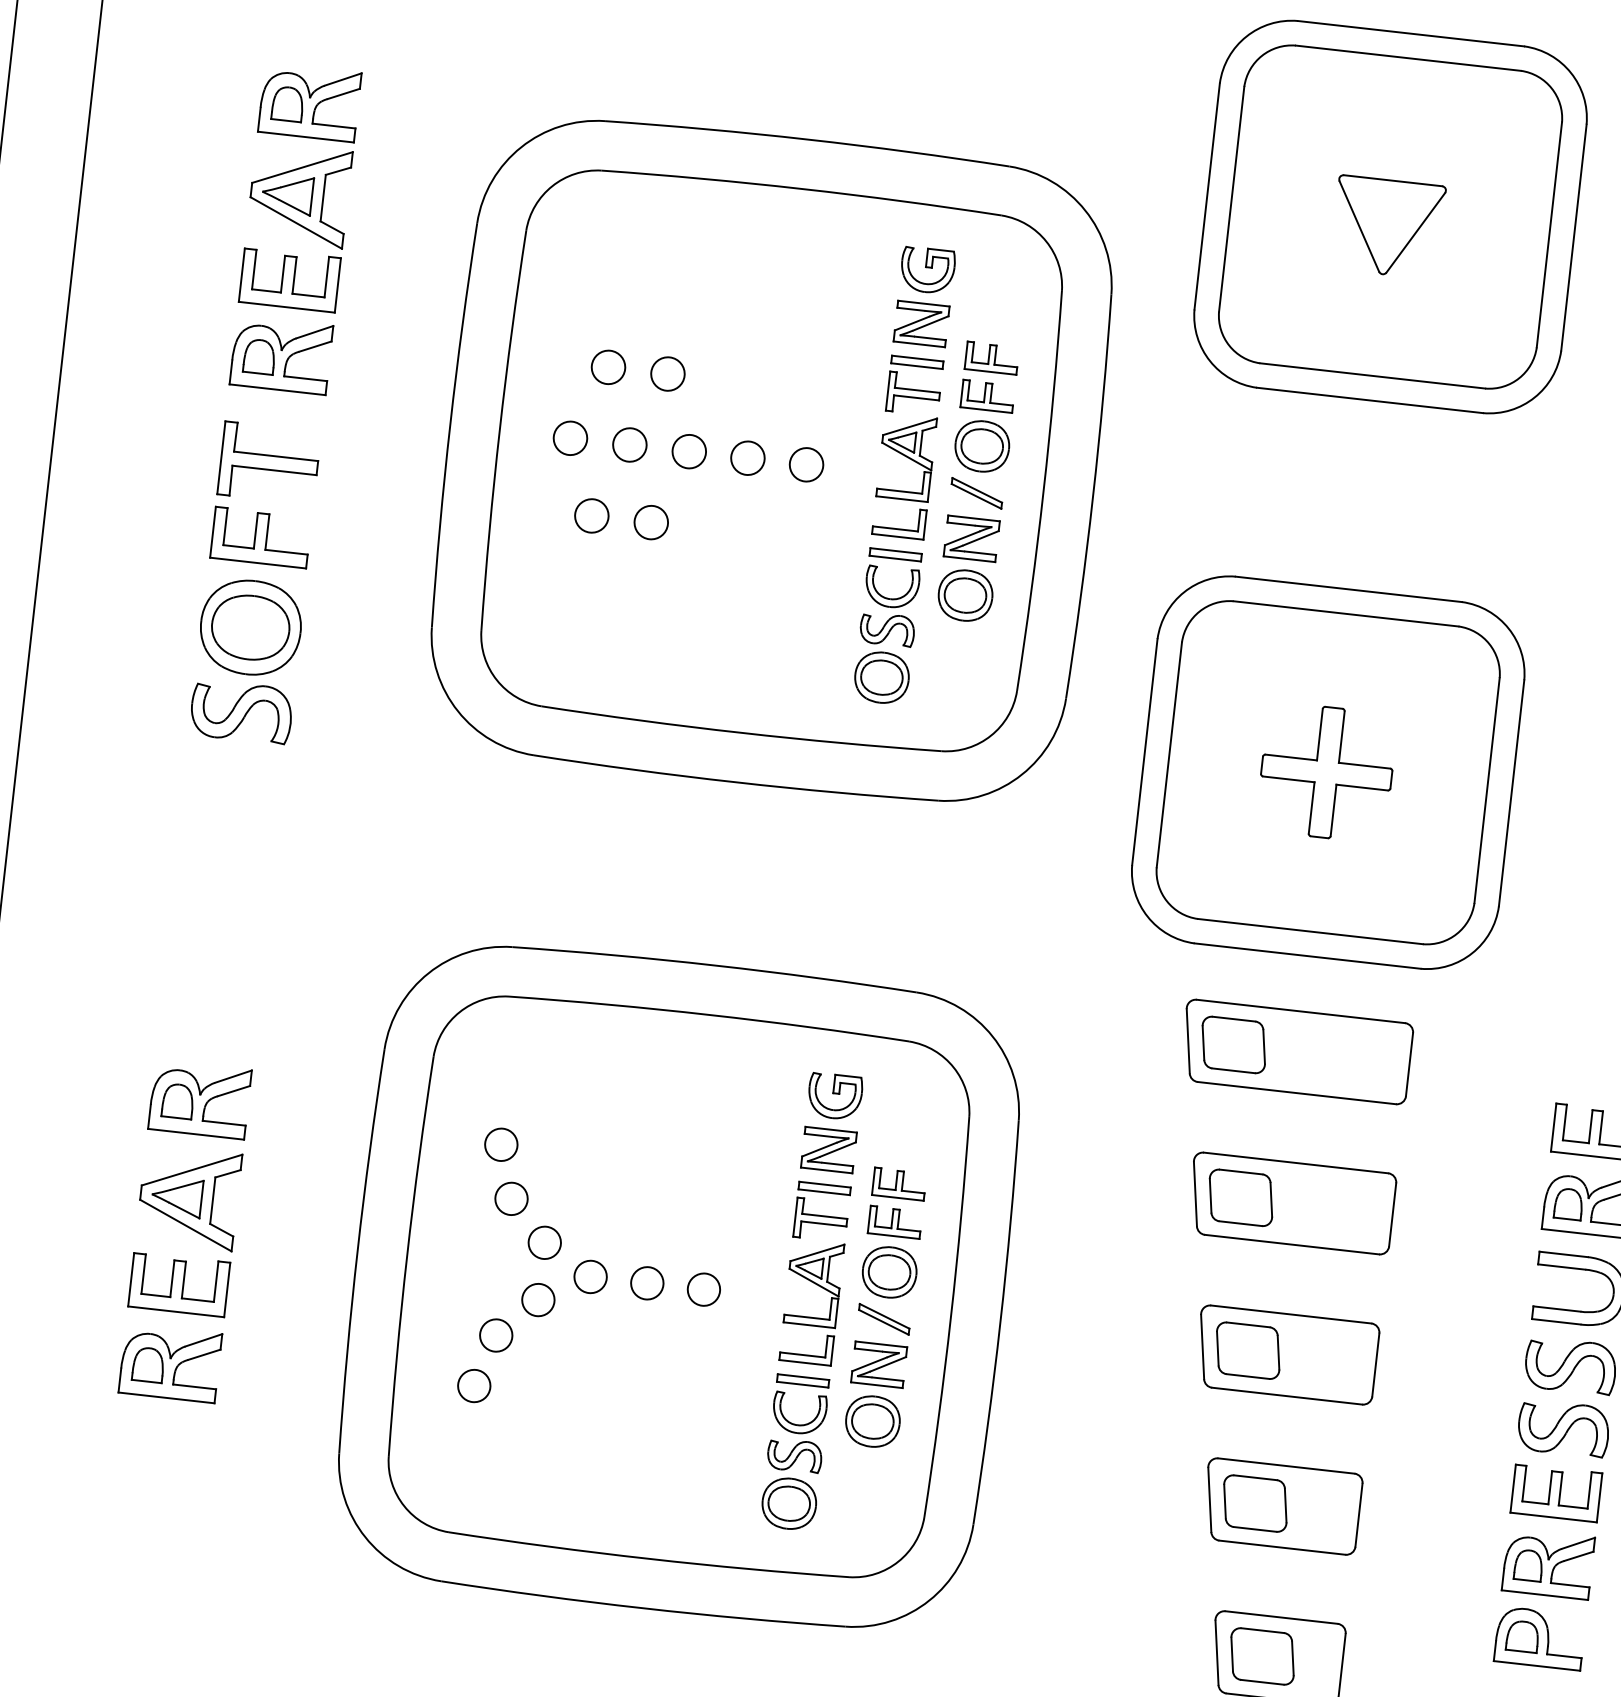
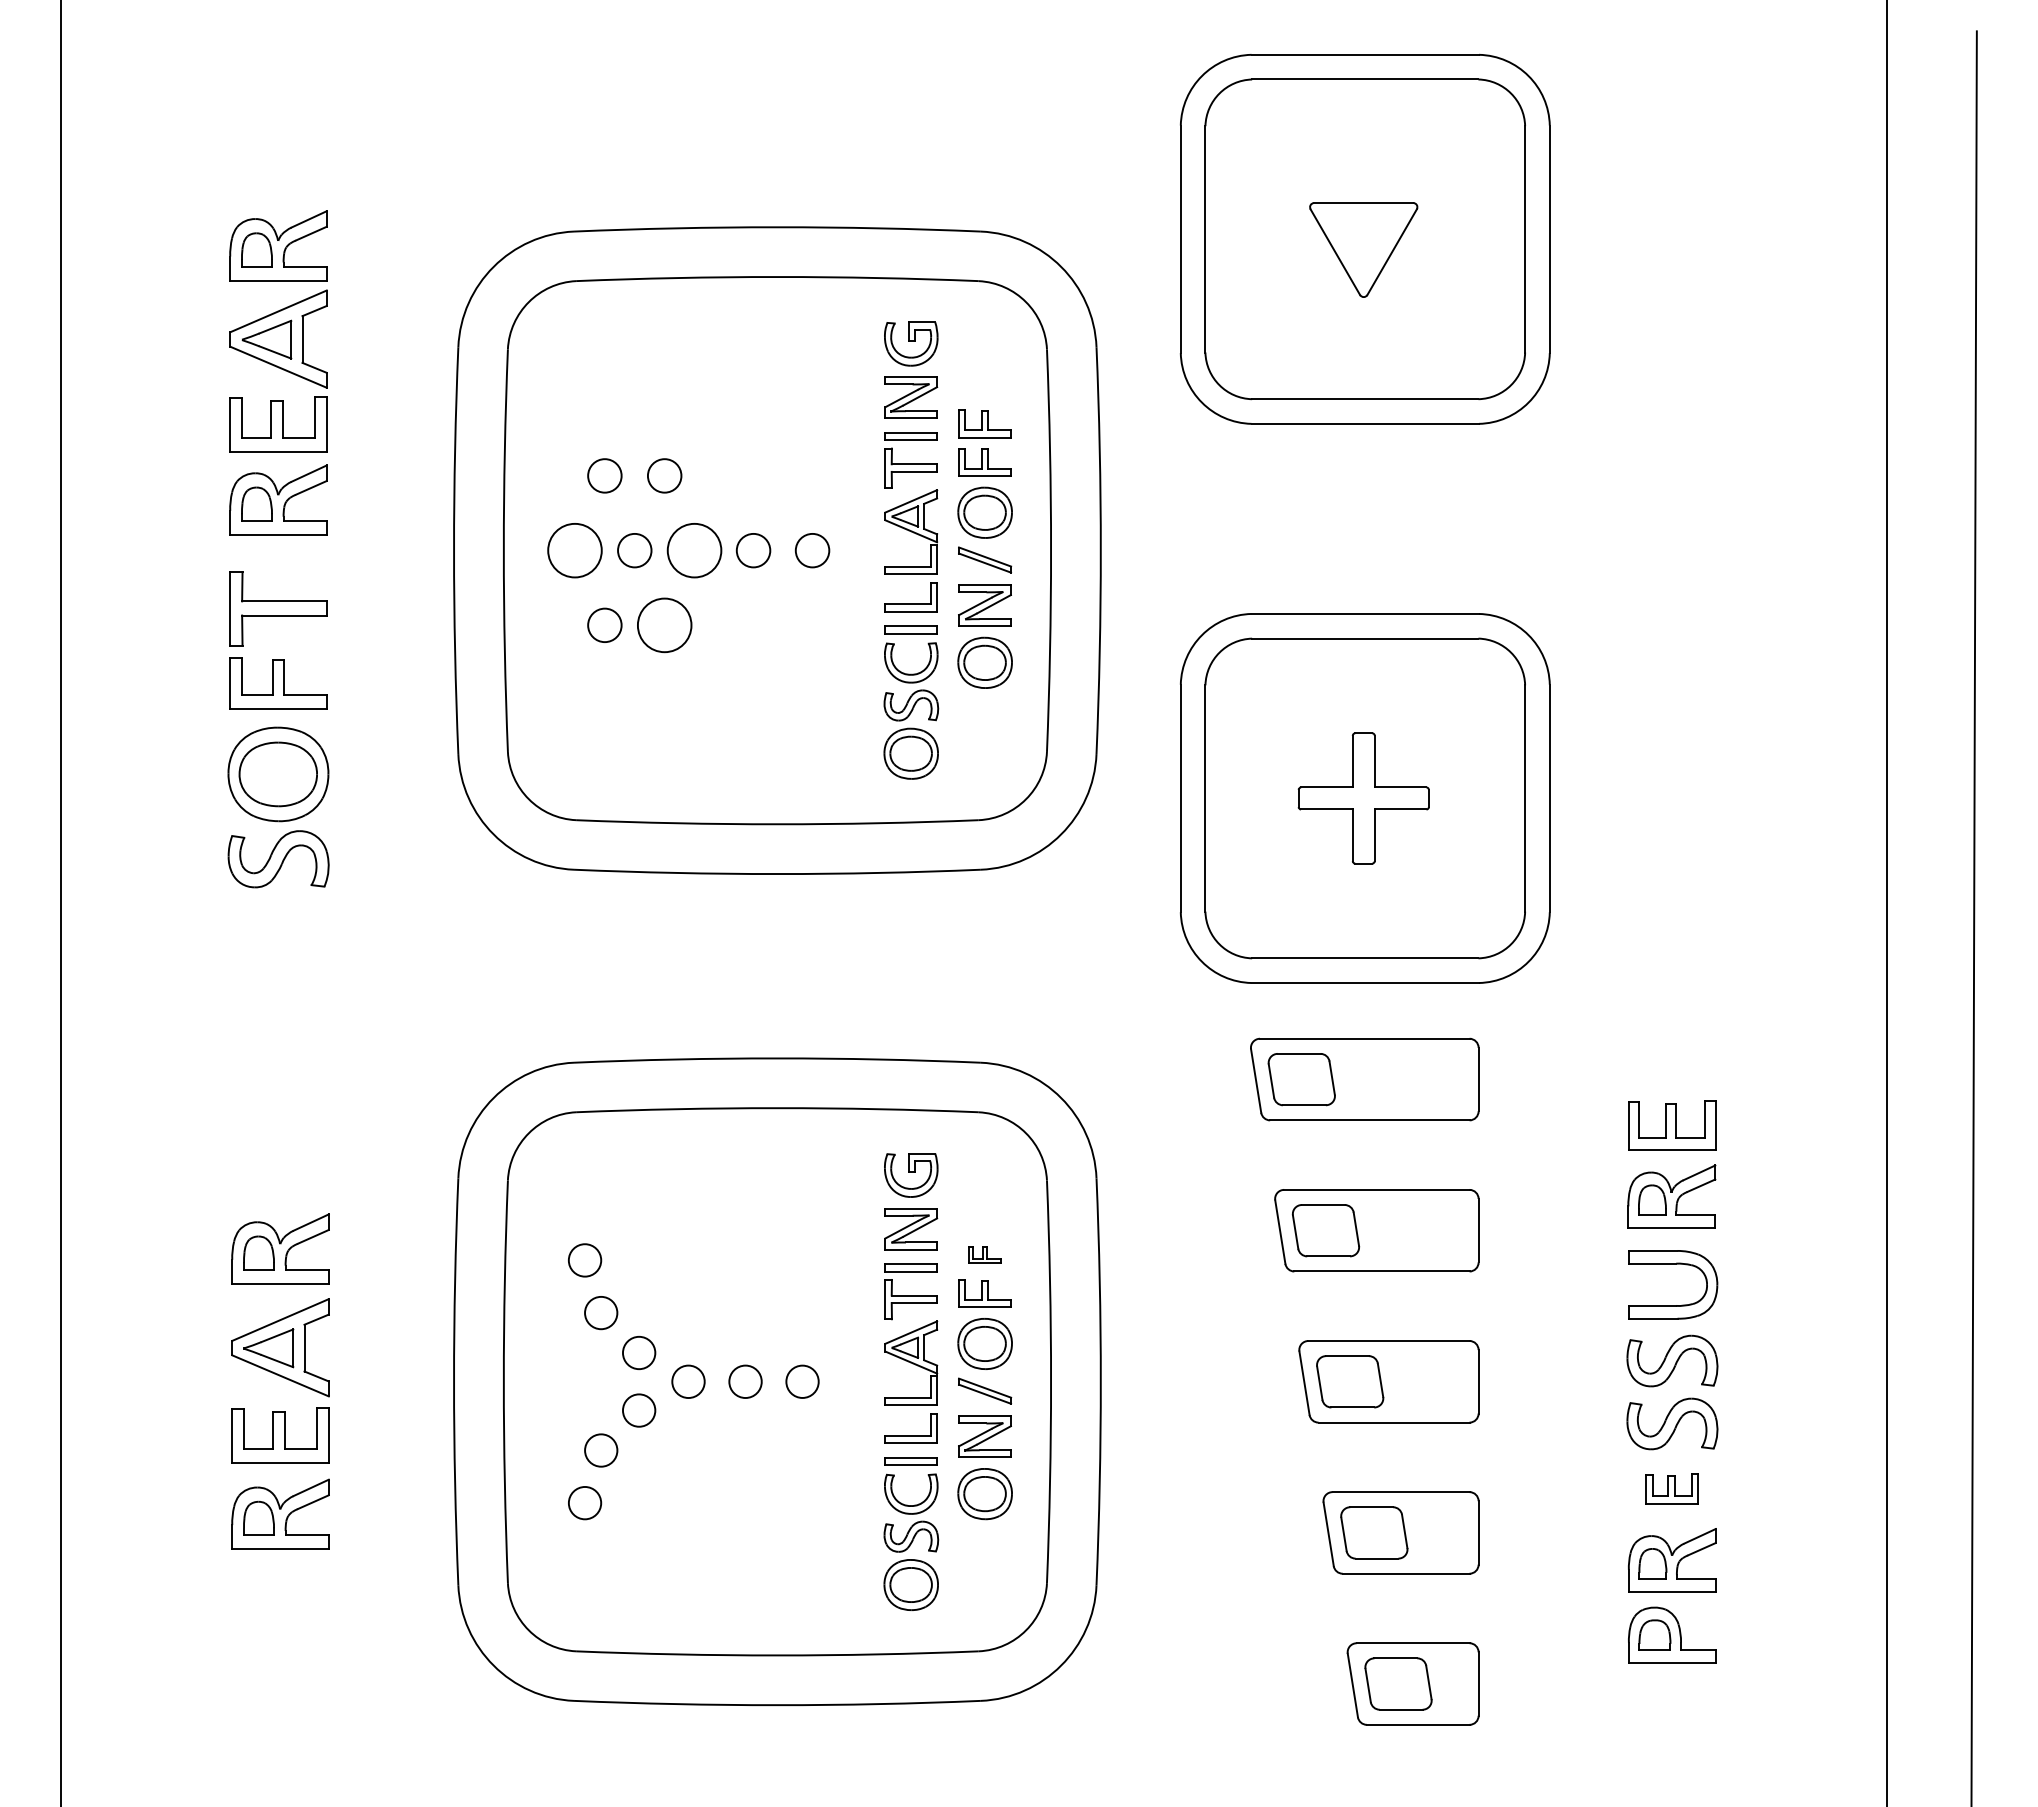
circle: (570, 438) -> (574, 550), size x1.6
circle: (689, 451) -> (694, 550), size x1.6
circle: (651, 522) -> (664, 625), size x1.6
part: (898, 1183) -> (984, 1254), size x0.6
part: (1556, 1492) -> (1672, 1488), size x0.6

